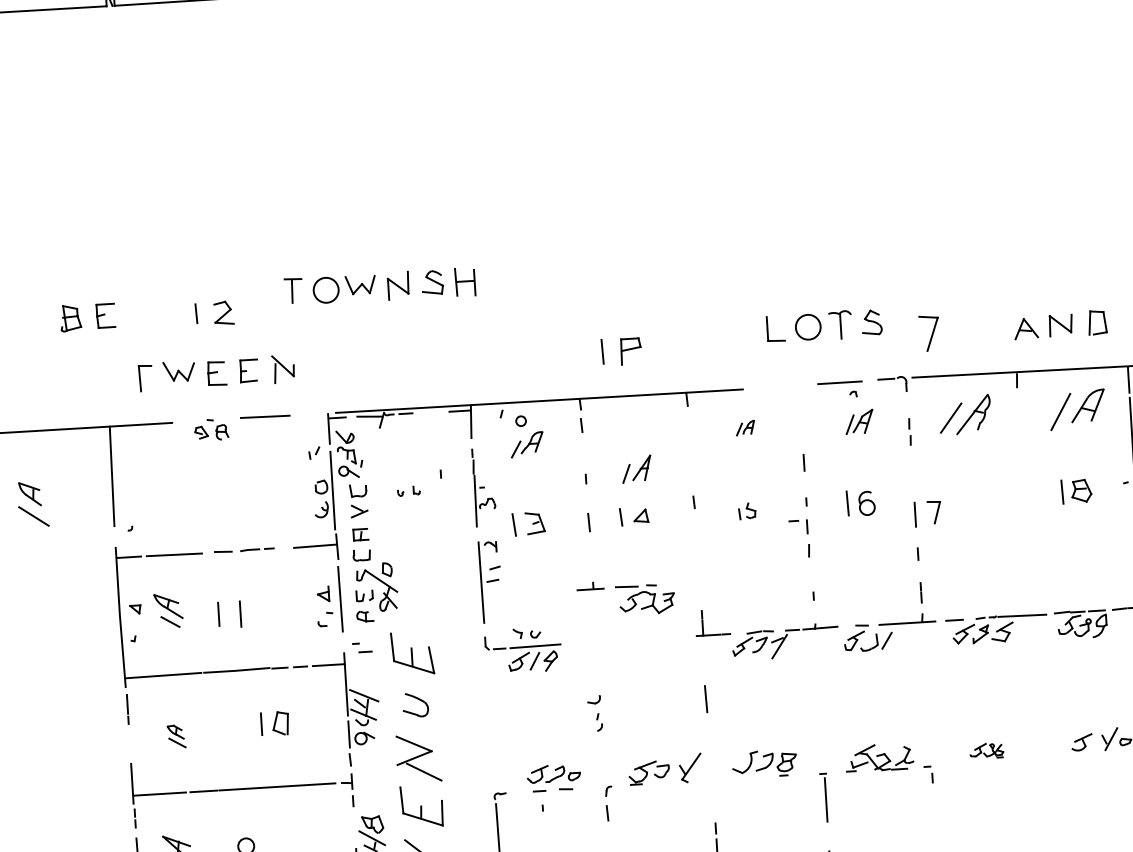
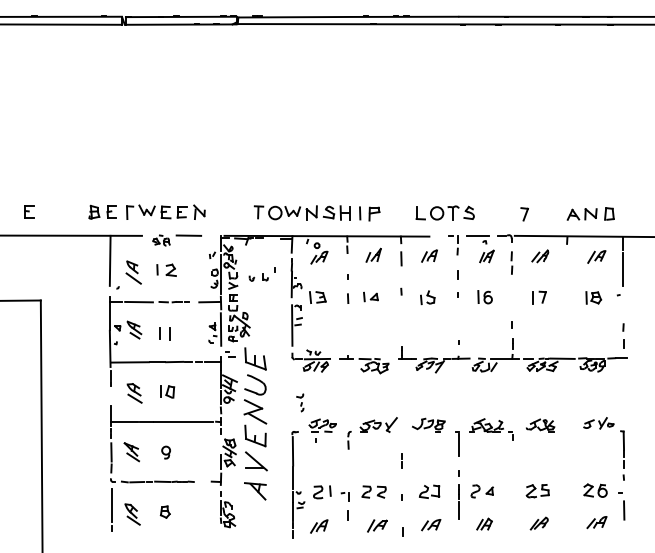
part: (378, 286) -> (301, 212), moved
part: (214, 311) -> (166, 269), moved
part: (86, 315) -> (102, 211), moved
part: (822, 324) -> (444, 212), moved
part: (929, 334) -> (524, 214), size x0.71
part: (1077, 408) -> (596, 256), size x0.62
part: (965, 415) -> (540, 256), size x0.62
part: (745, 426) -> (429, 255), size x1.67
part: (909, 430) -> (511, 262), size x1.67
part: (636, 467) -> (373, 254), moved
part: (408, 491) -> (258, 277), size x1.67
part: (32, 504) -> (133, 272), moved
part: (746, 510) -> (427, 297), size x1.67
part: (928, 513) -> (539, 297), moved
part: (800, 539) -> (453, 245), moved
part: (626, 597) -> (364, 364), moved
line: (706, 698) -> (401, 258), moved
part: (415, 704) -> (255, 384), size x1.67
part: (595, 713) -> (300, 402), moved
part: (275, 722) -> (167, 391), moved
part: (176, 736) -> (134, 393), size x1.67
part: (986, 751) -> (540, 425), size x1.67

